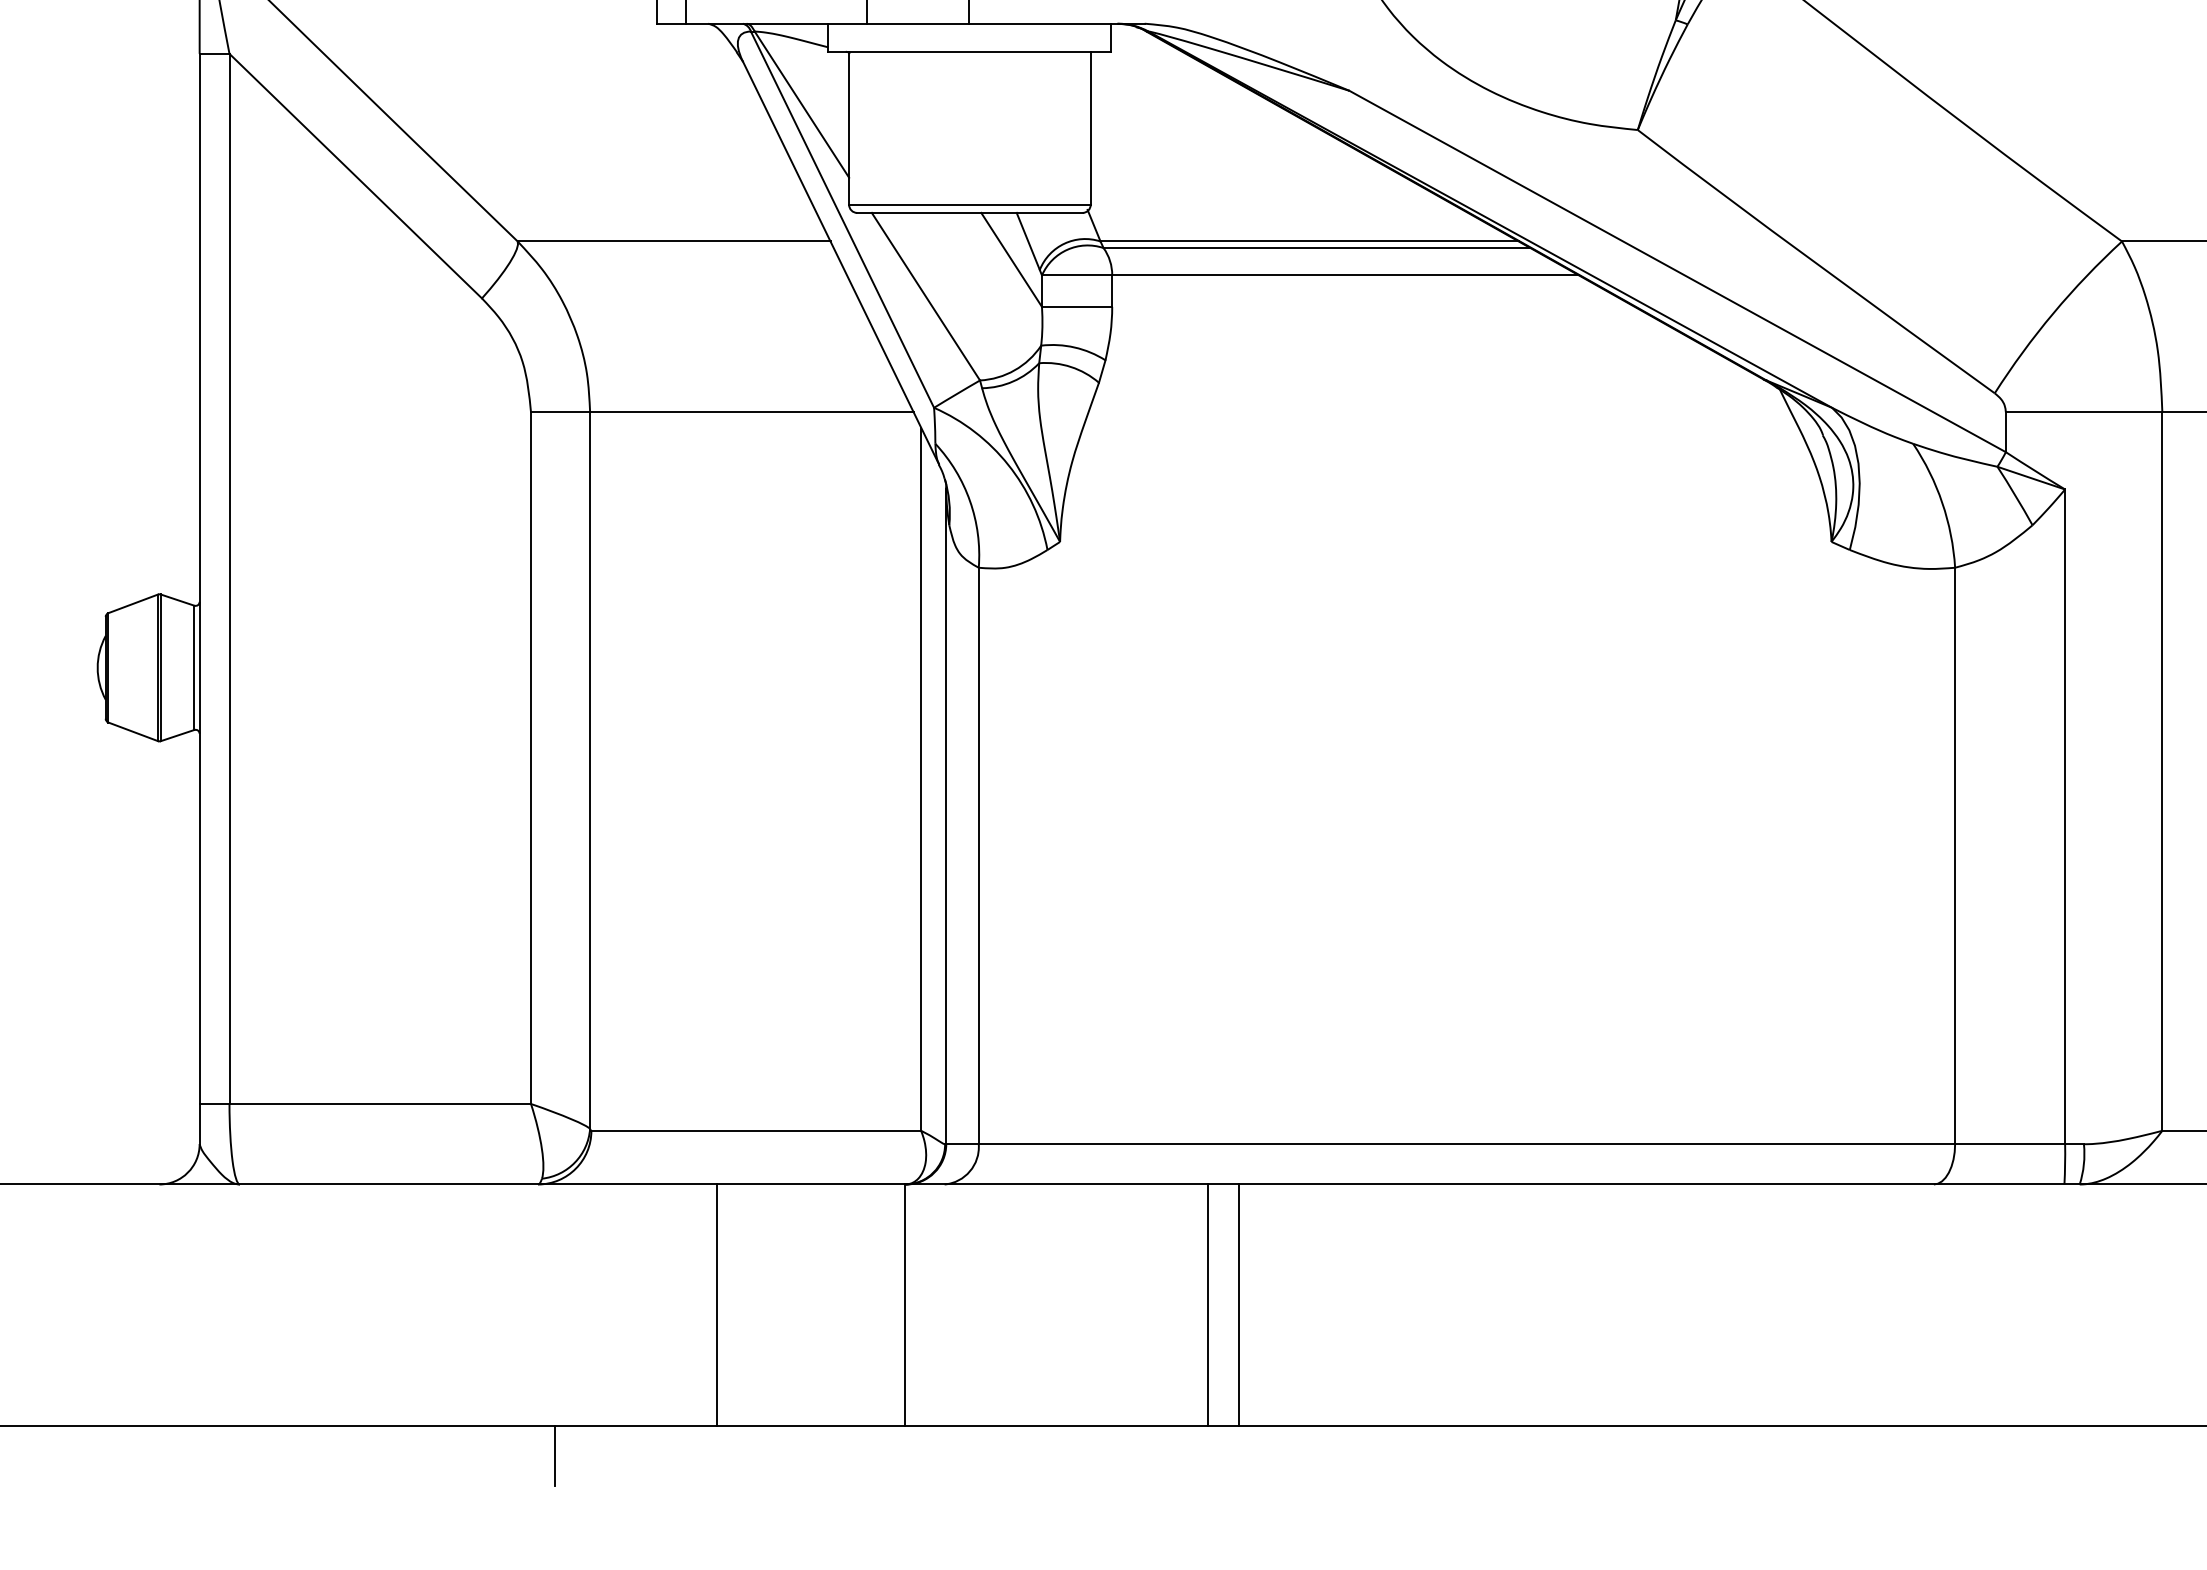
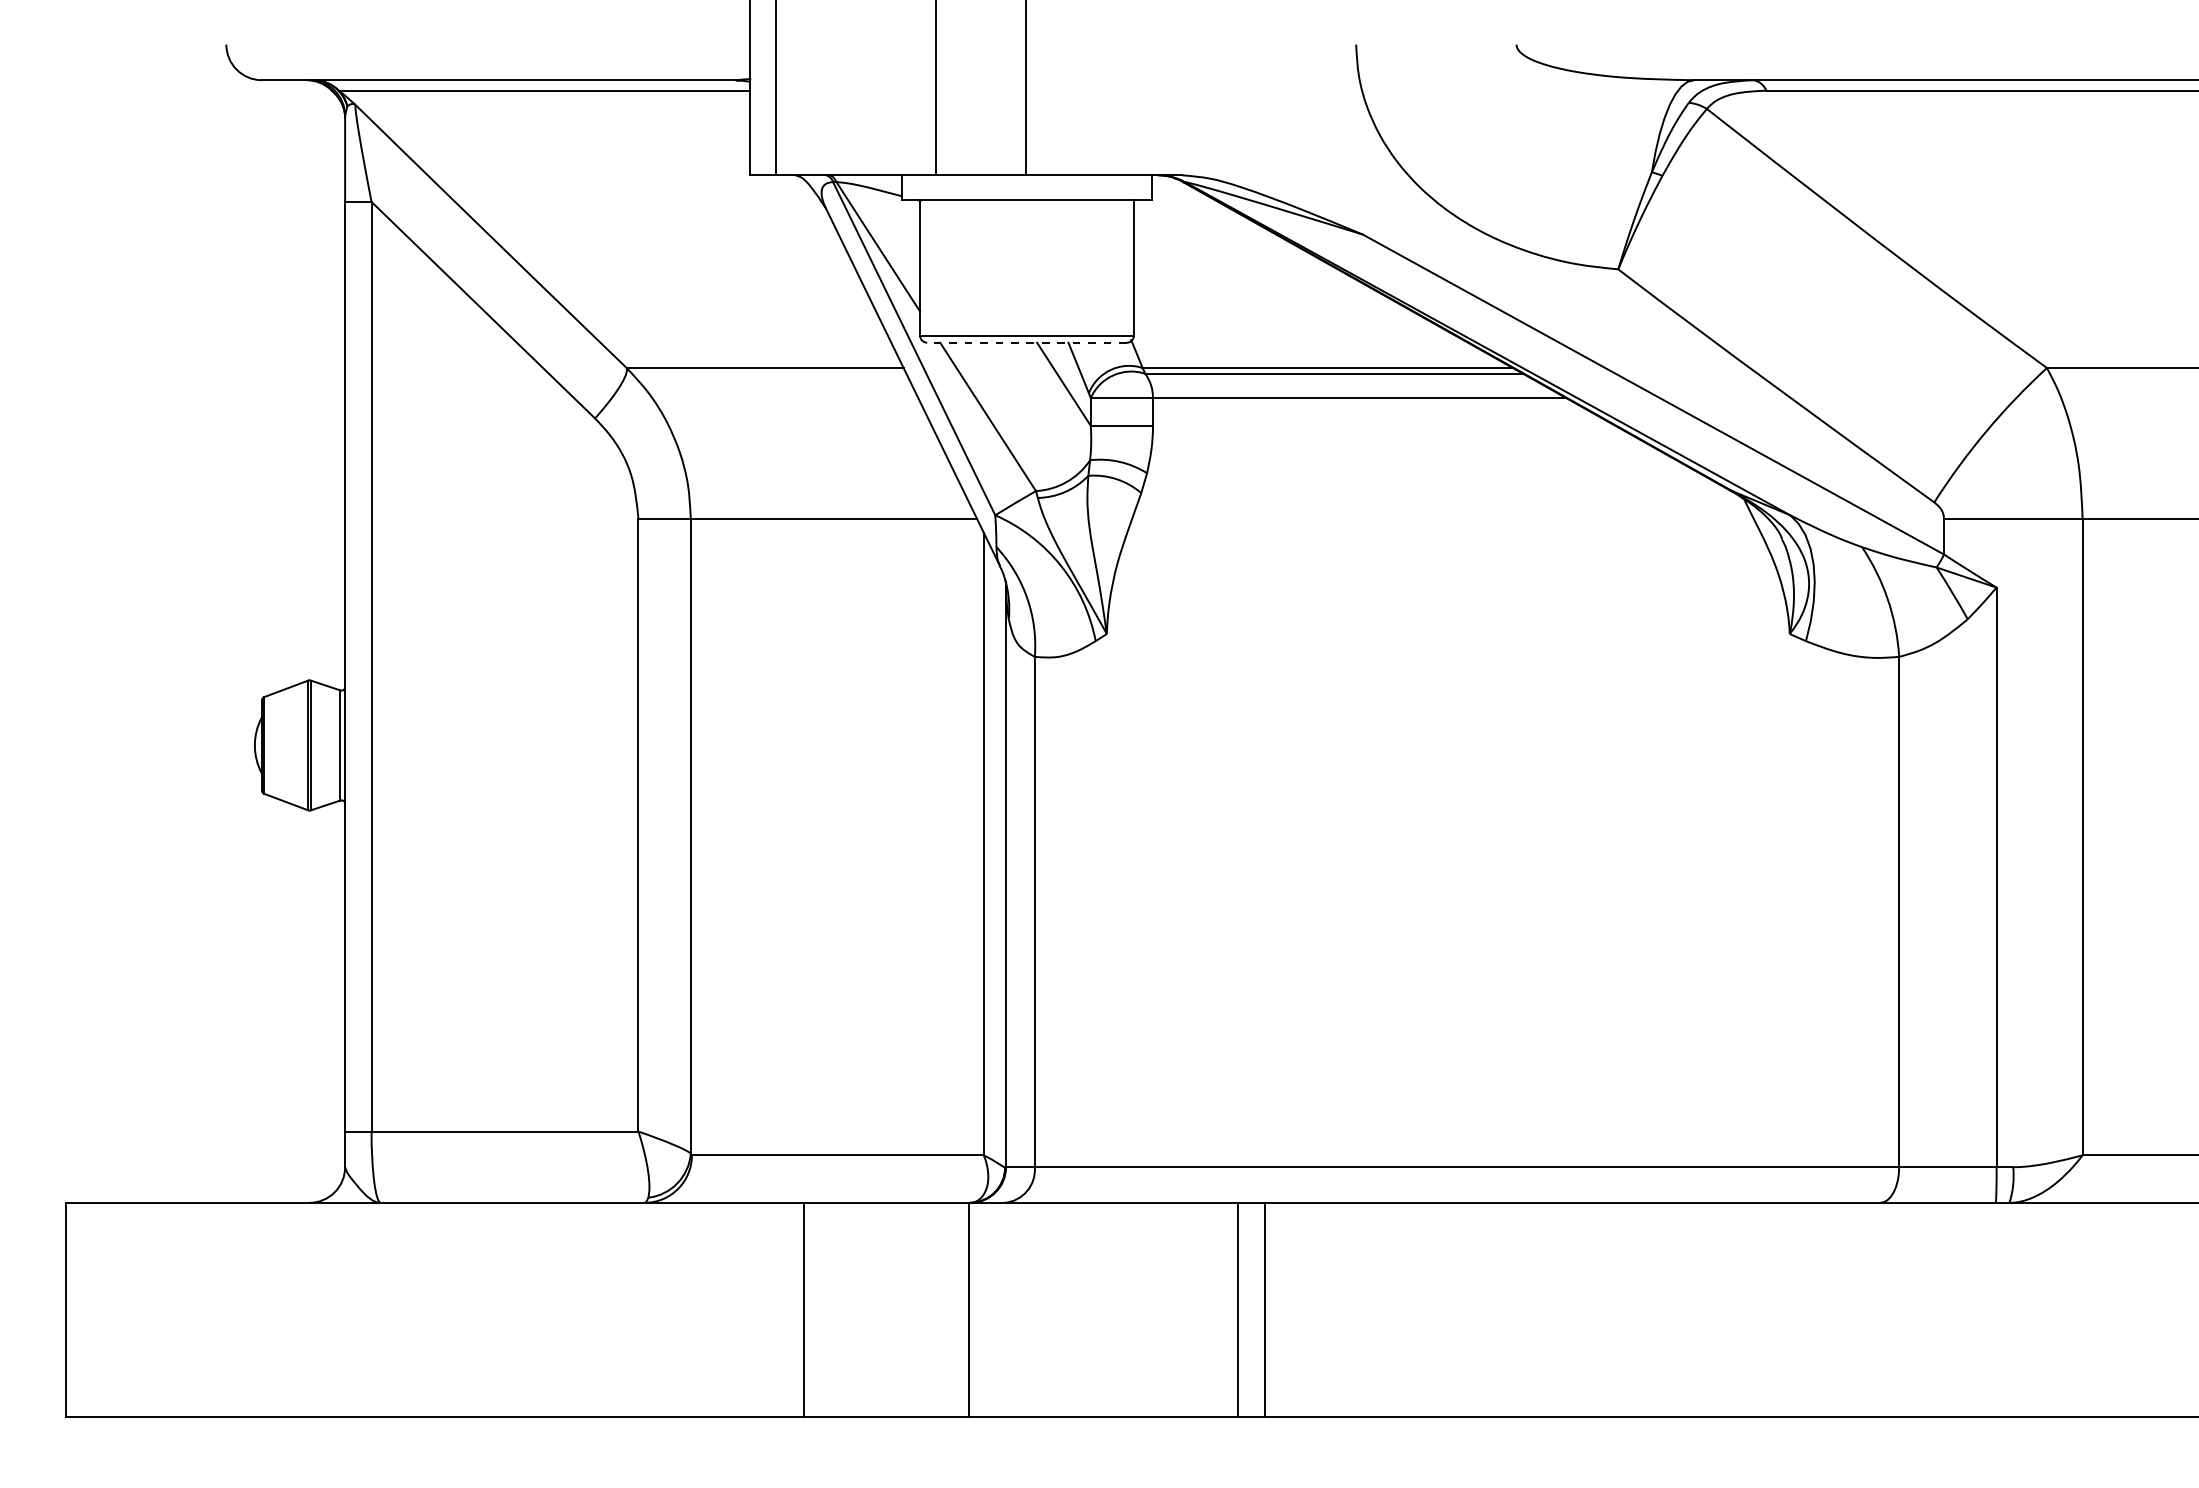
line: (970, 212) -> (1027, 342), solid -> dashed
line: (554, 1456) -> (659, 1443), removed

